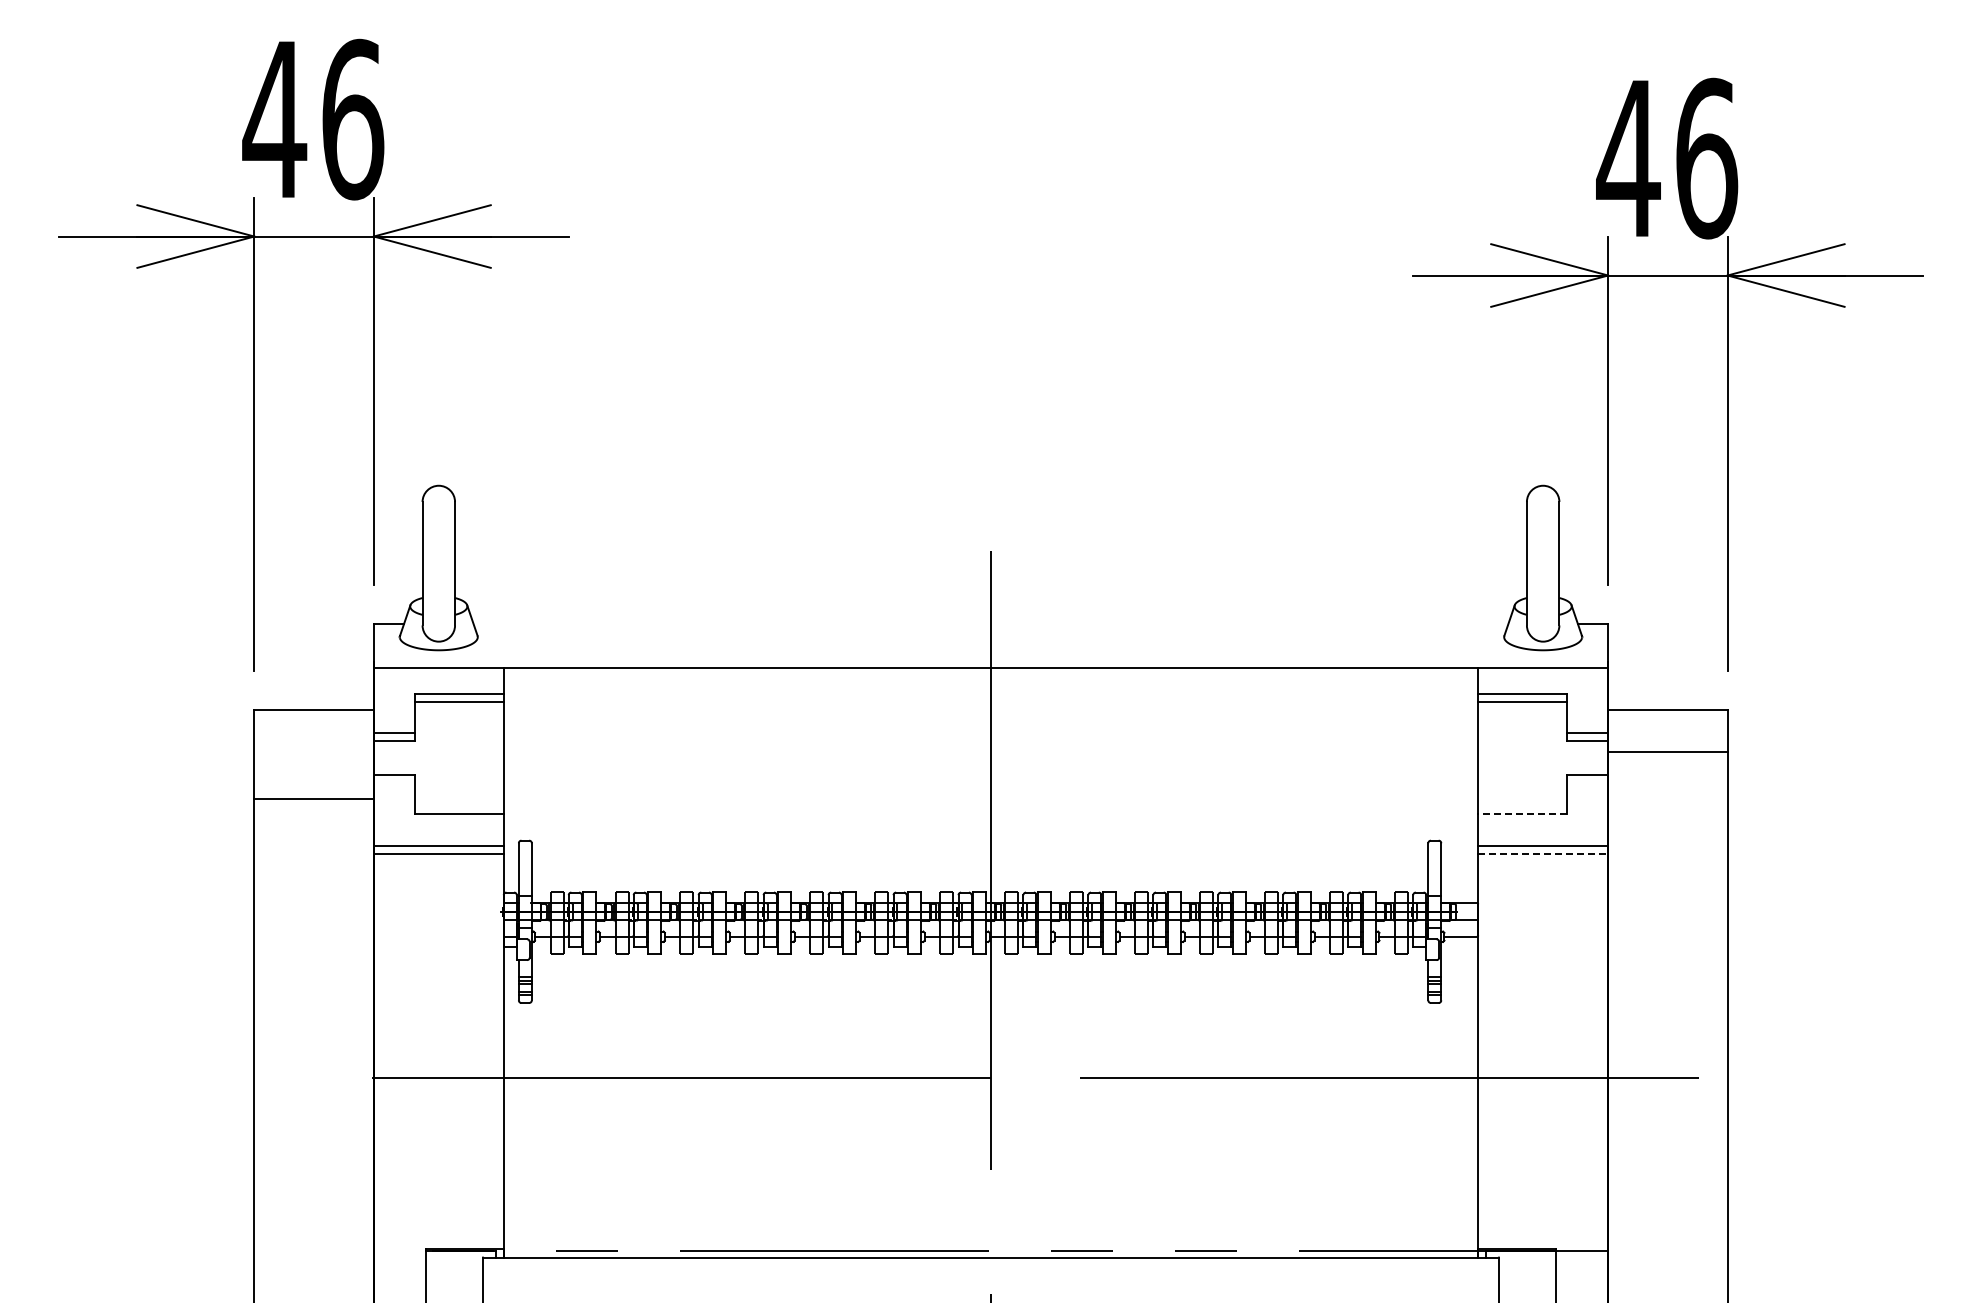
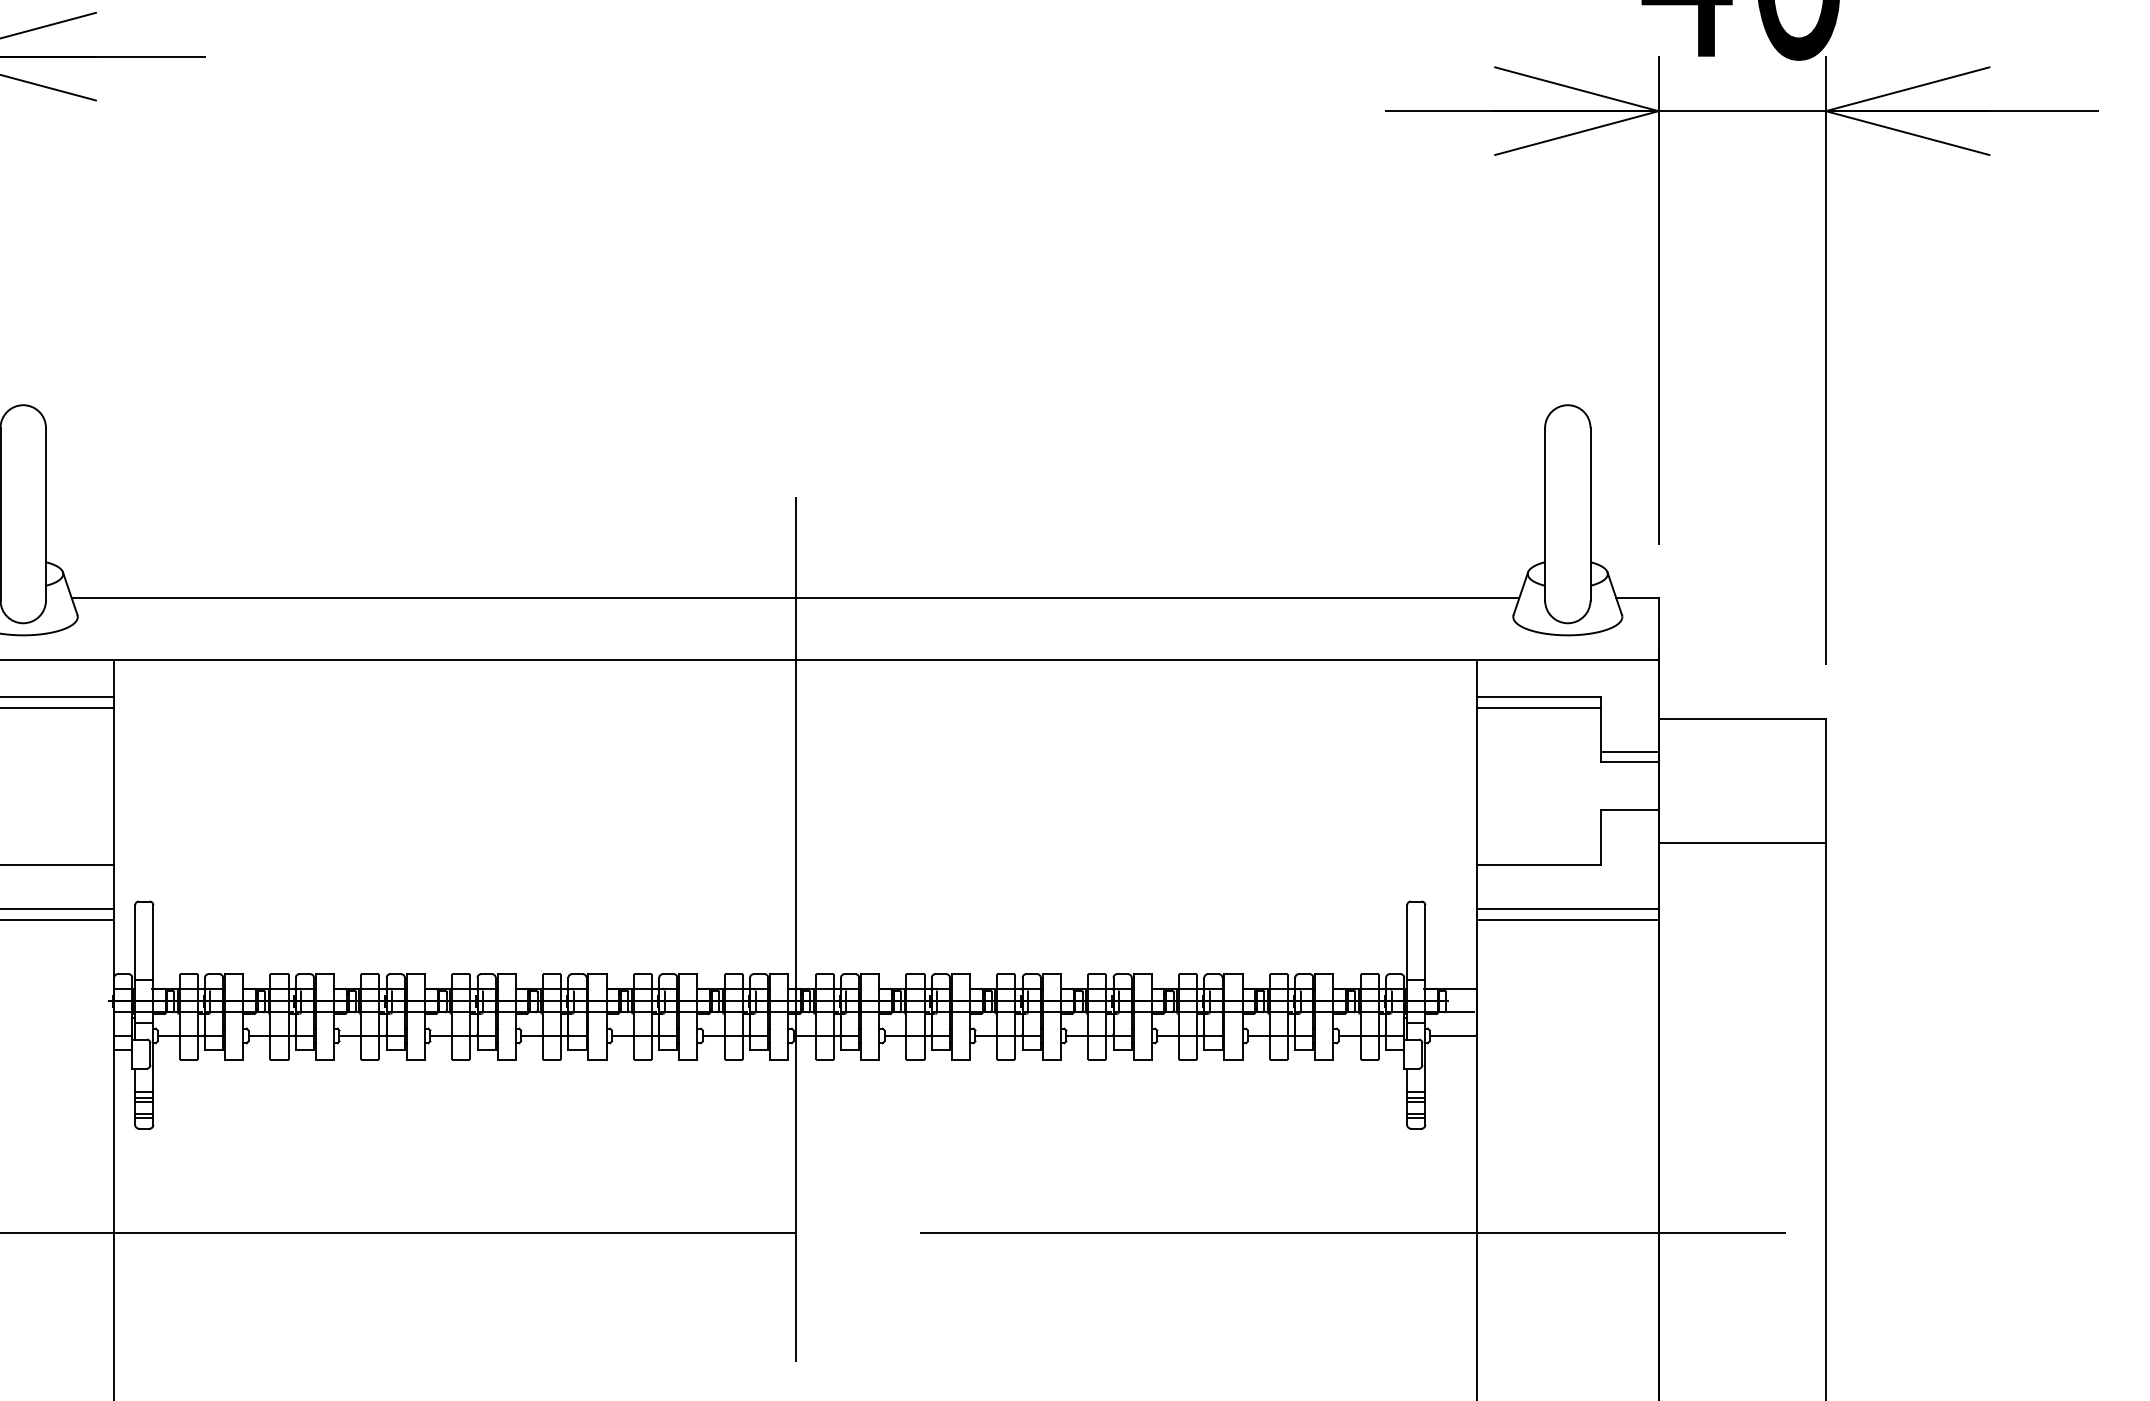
line: (990, 623) -> (794, 597), added
line: (1667, 751) -> (1741, 842), moved
line: (1521, 814) -> (1537, 864), dashed -> solid
line: (1543, 853) -> (1568, 919), dashed -> solid

